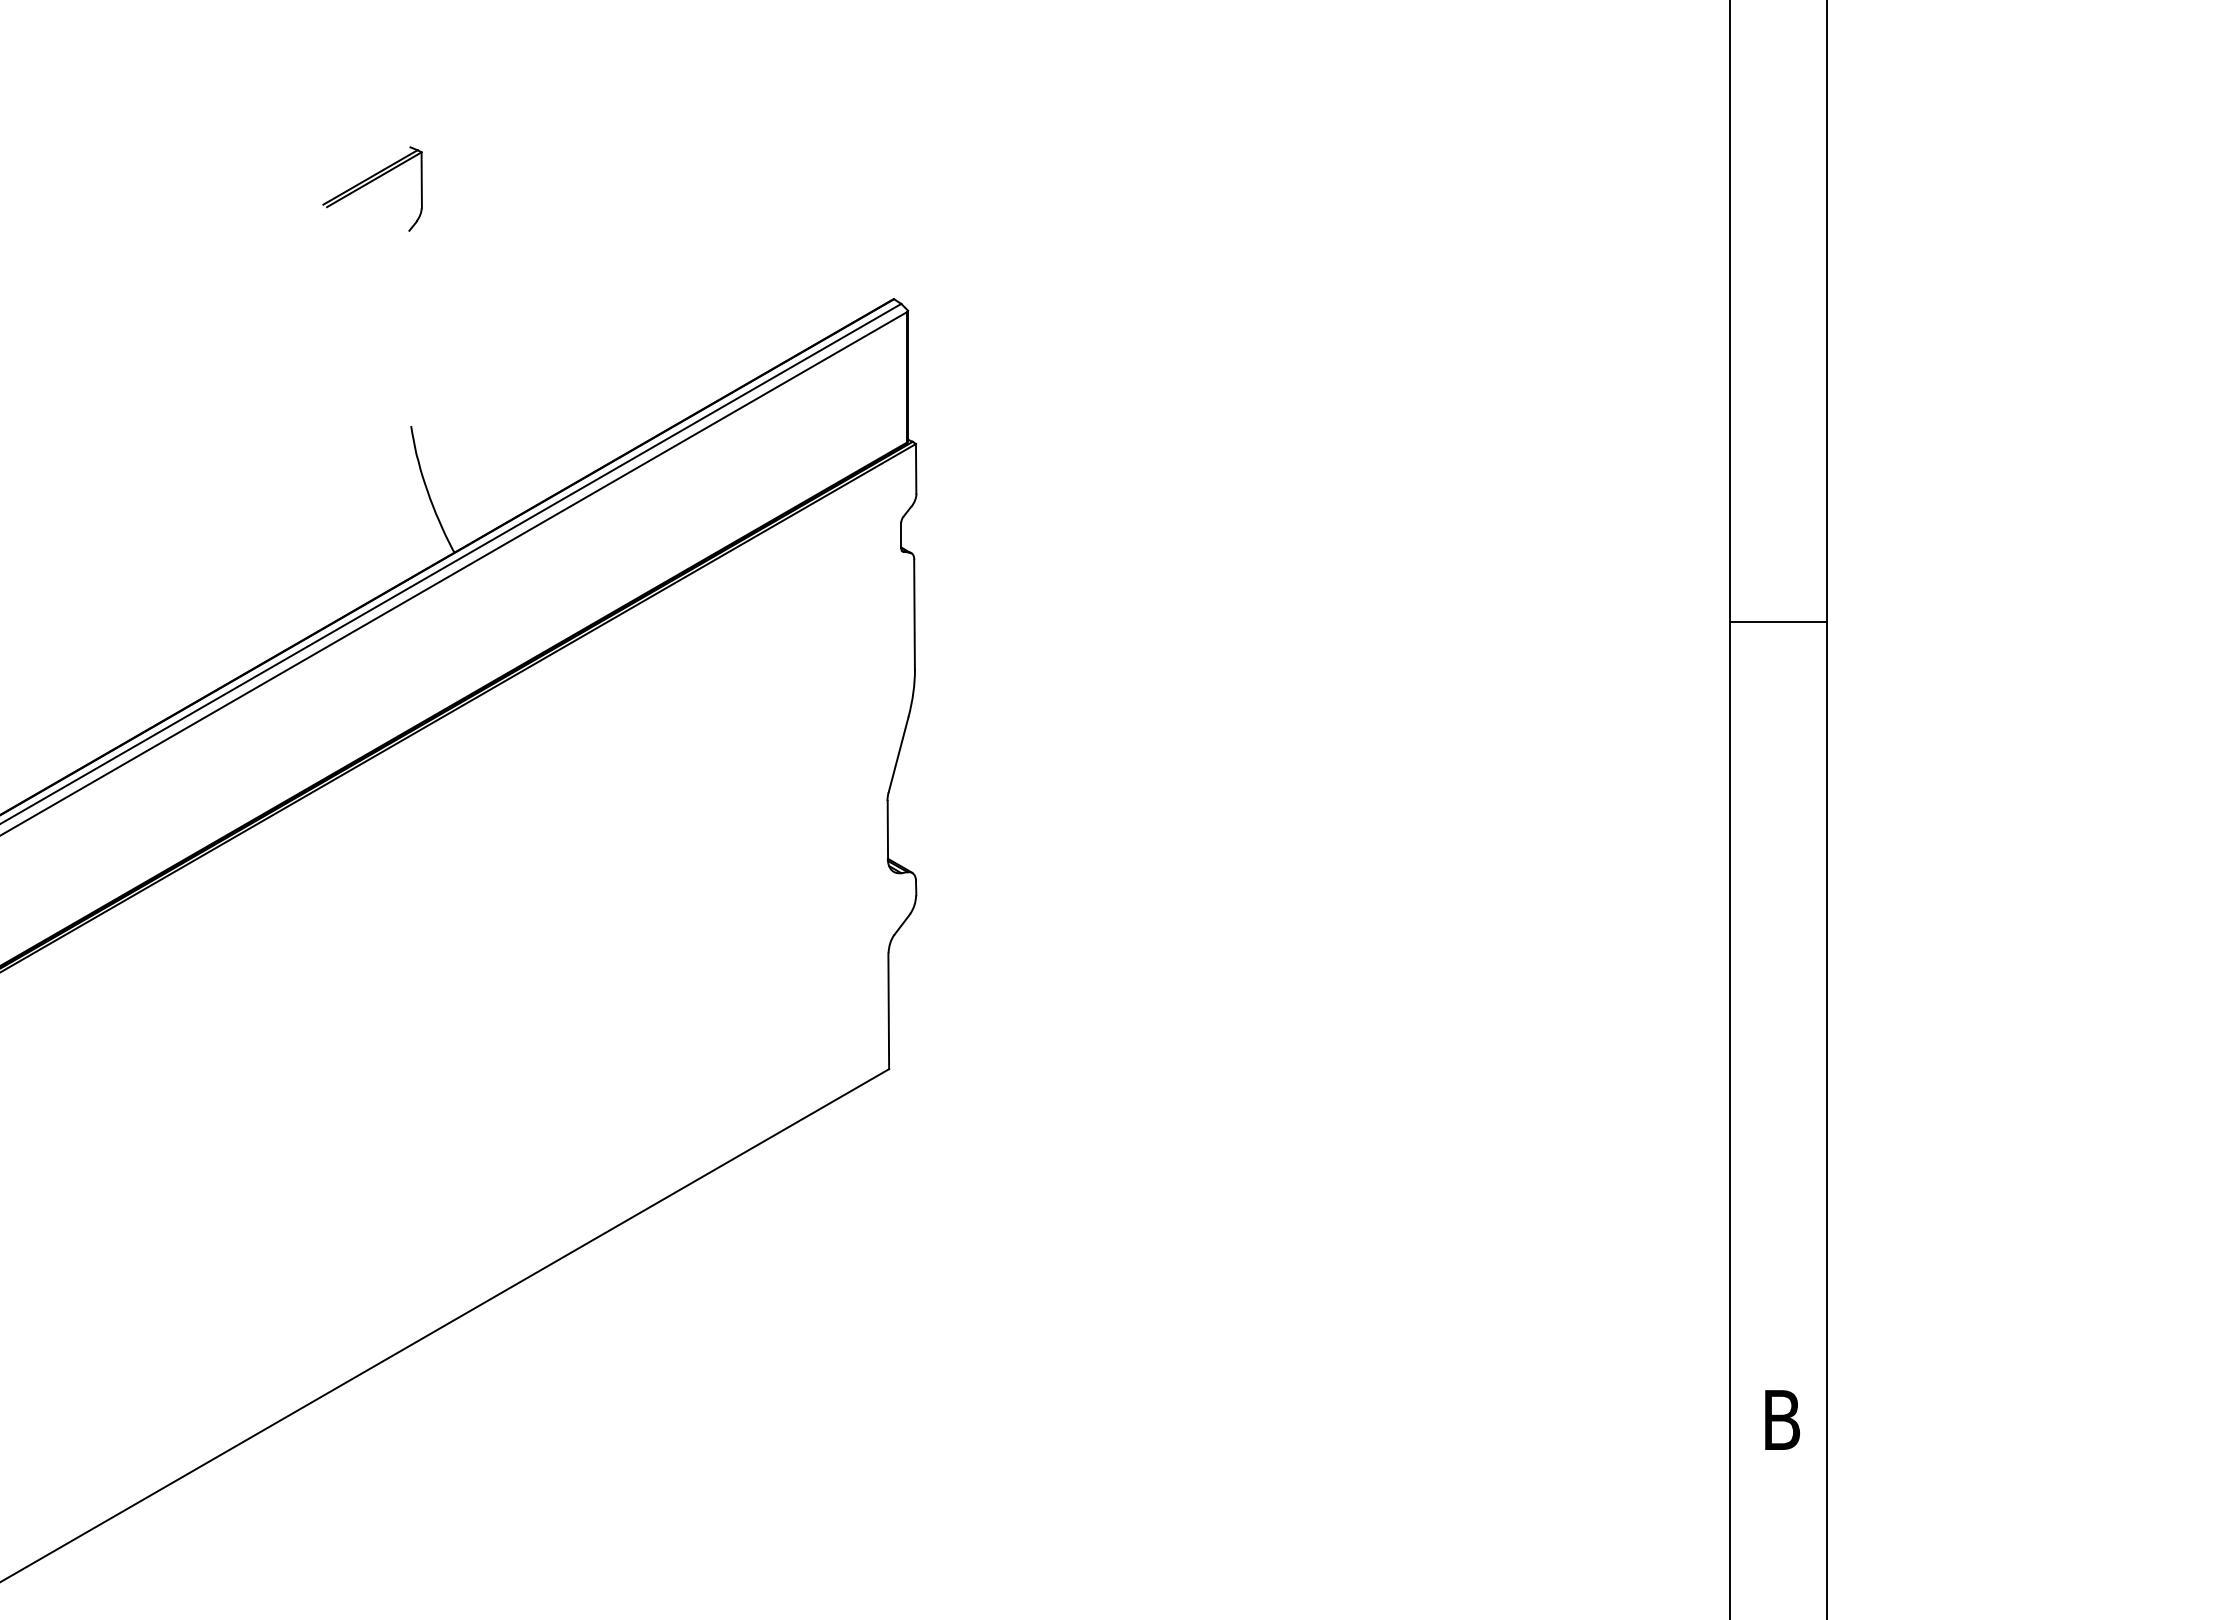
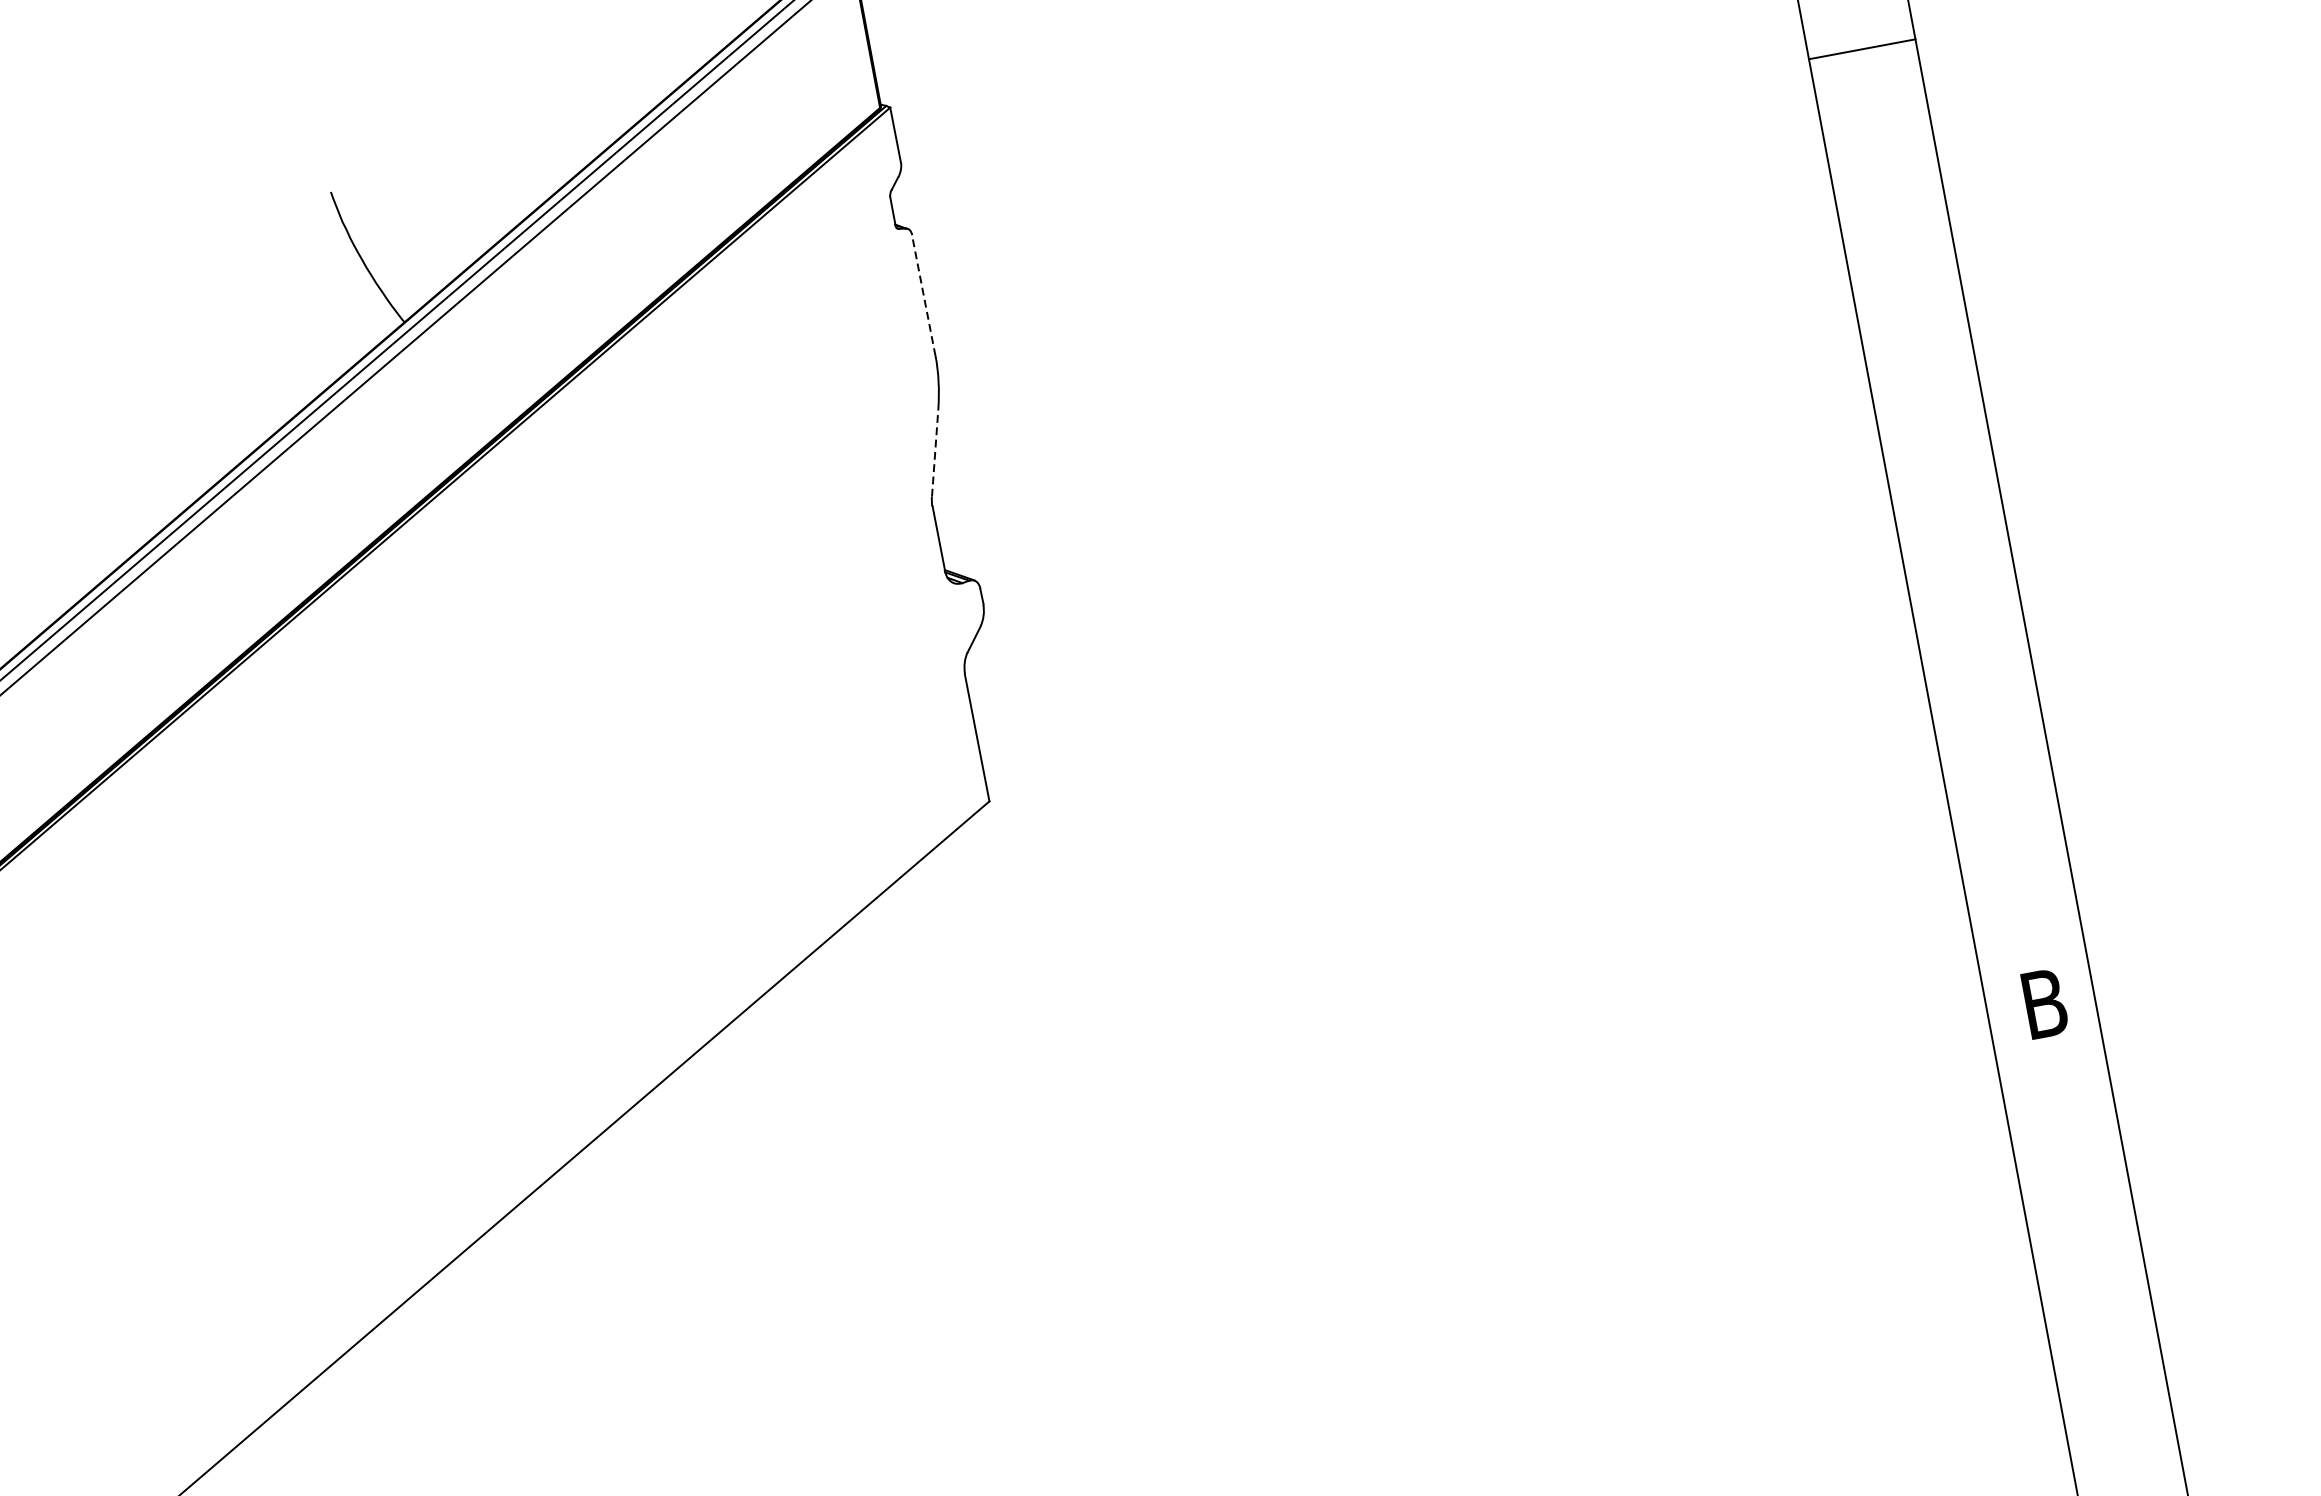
line: (914, 614) -> (923, 295), solid -> dashed
line: (1778, 622) -> (1862, 49), moved
line: (898, 754) -> (934, 453), solid -> dashed

